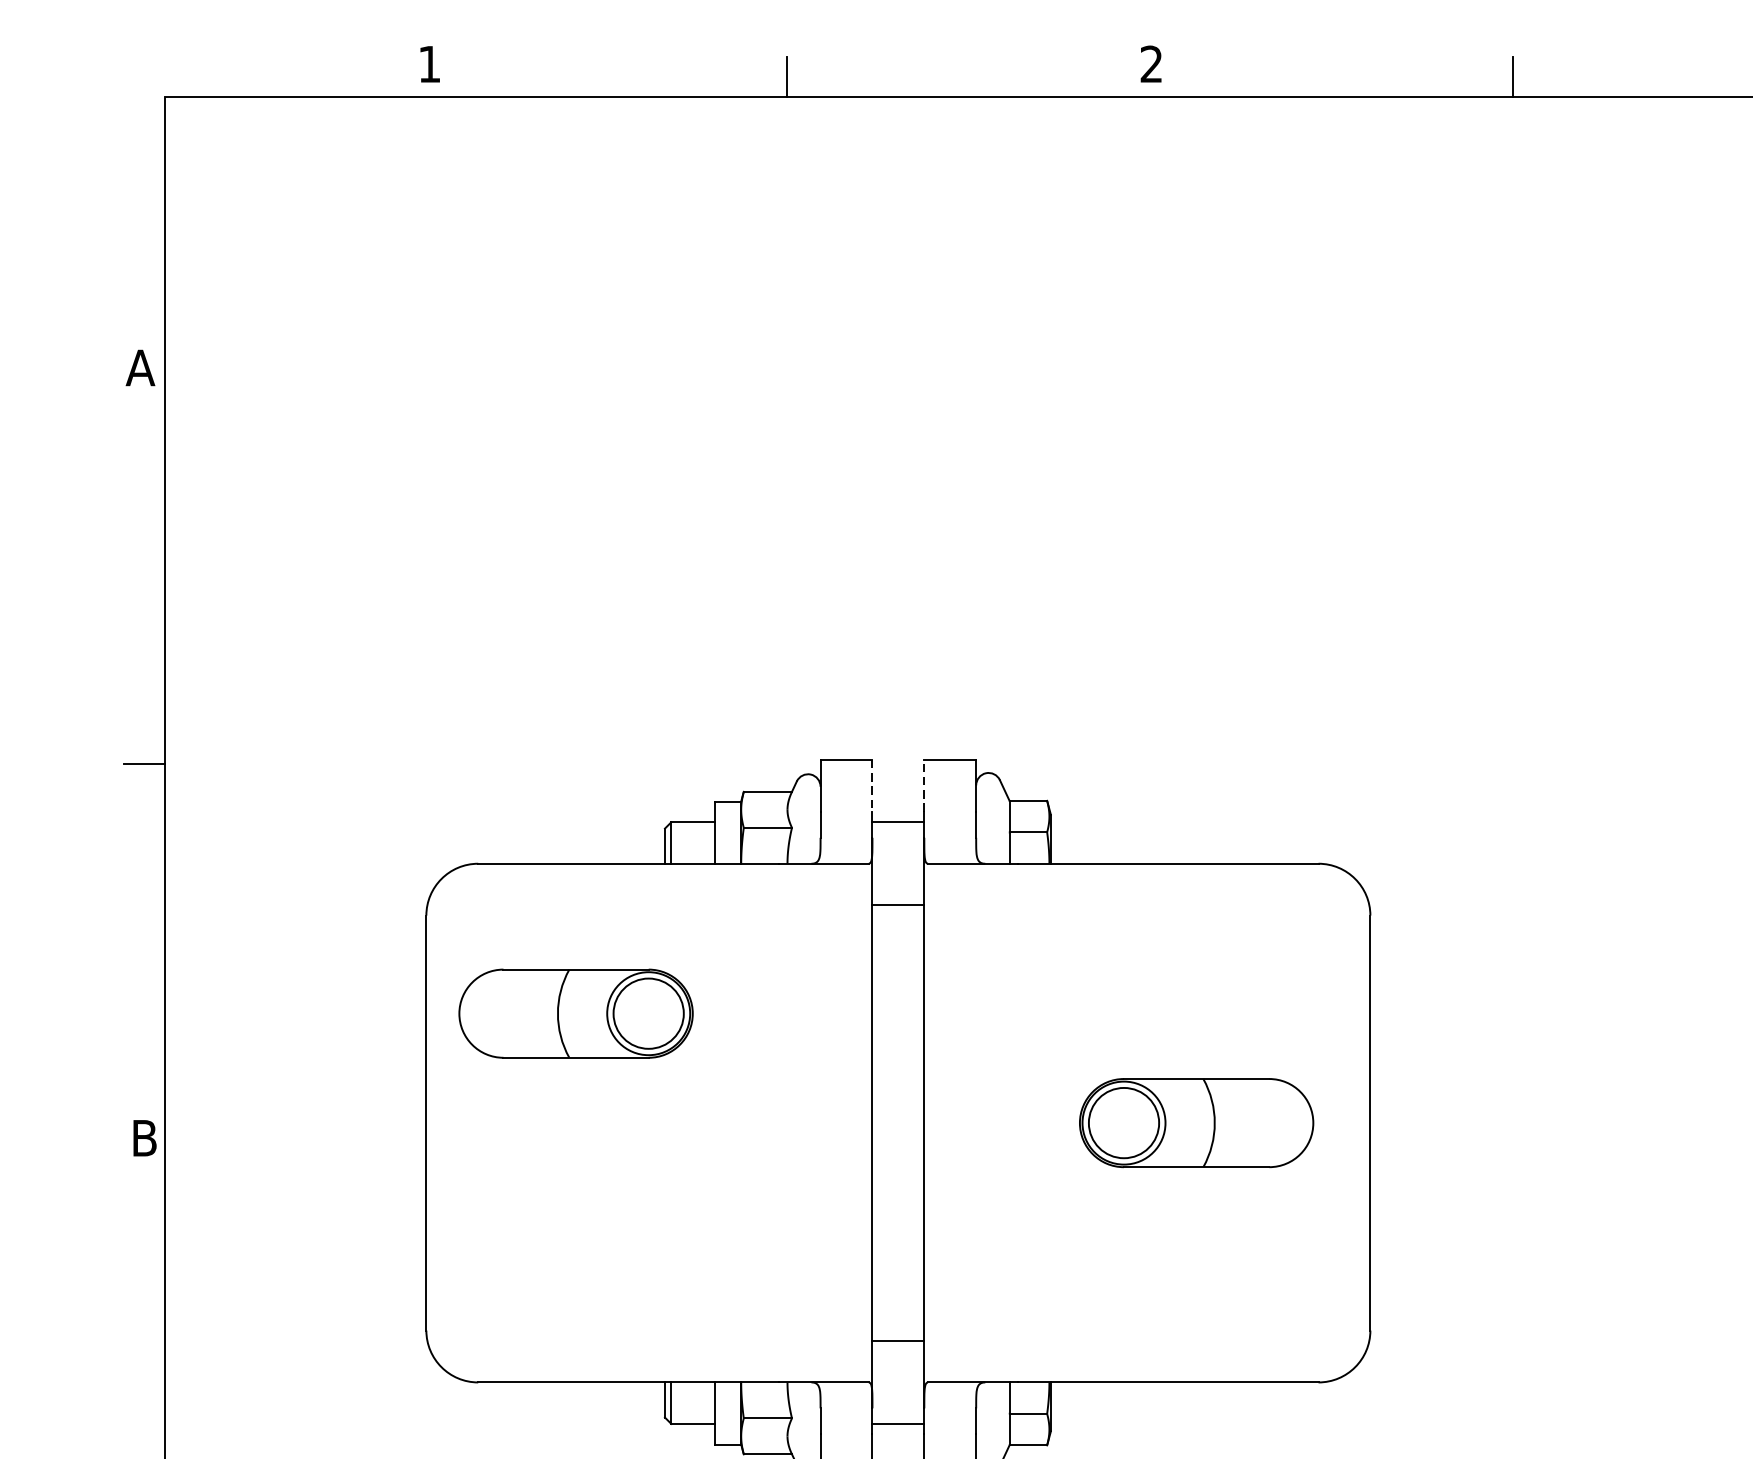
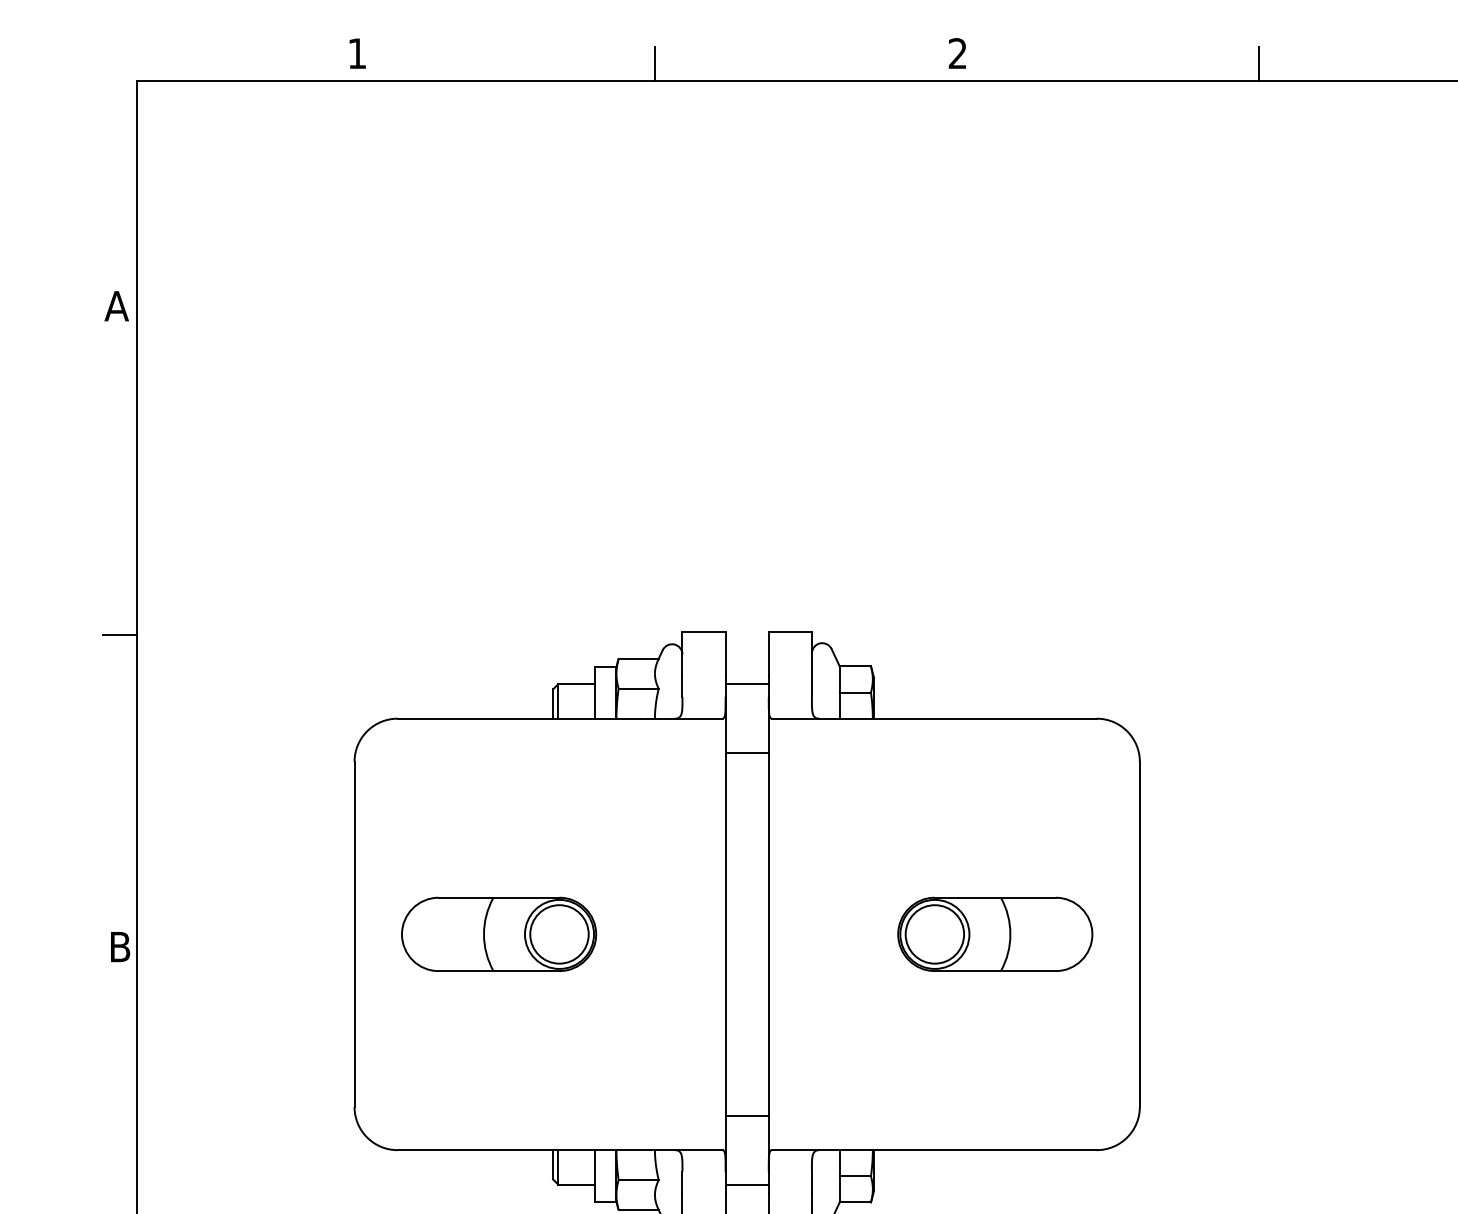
line: (872, 785) -> (725, 653), dashed -> solid
line: (923, 785) -> (768, 653), dashed -> solid
part: (576, 1012) -> (499, 933), moved

